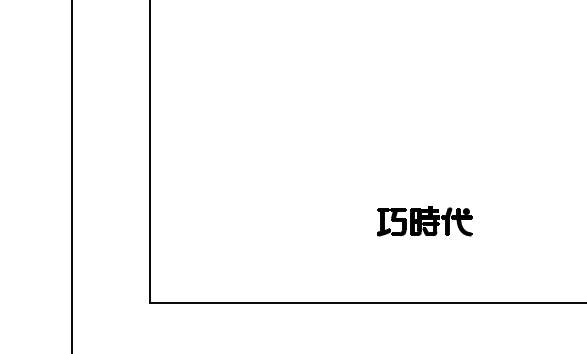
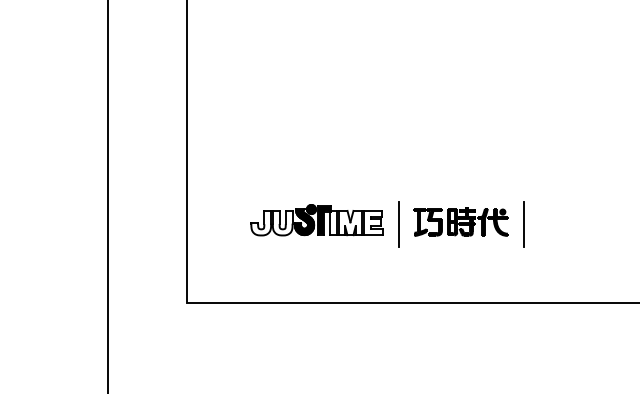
part: (280, 220) -> (316, 220), added
line: (363, 224) -> (399, 224), added
line: (487, 224) -> (523, 224), added

